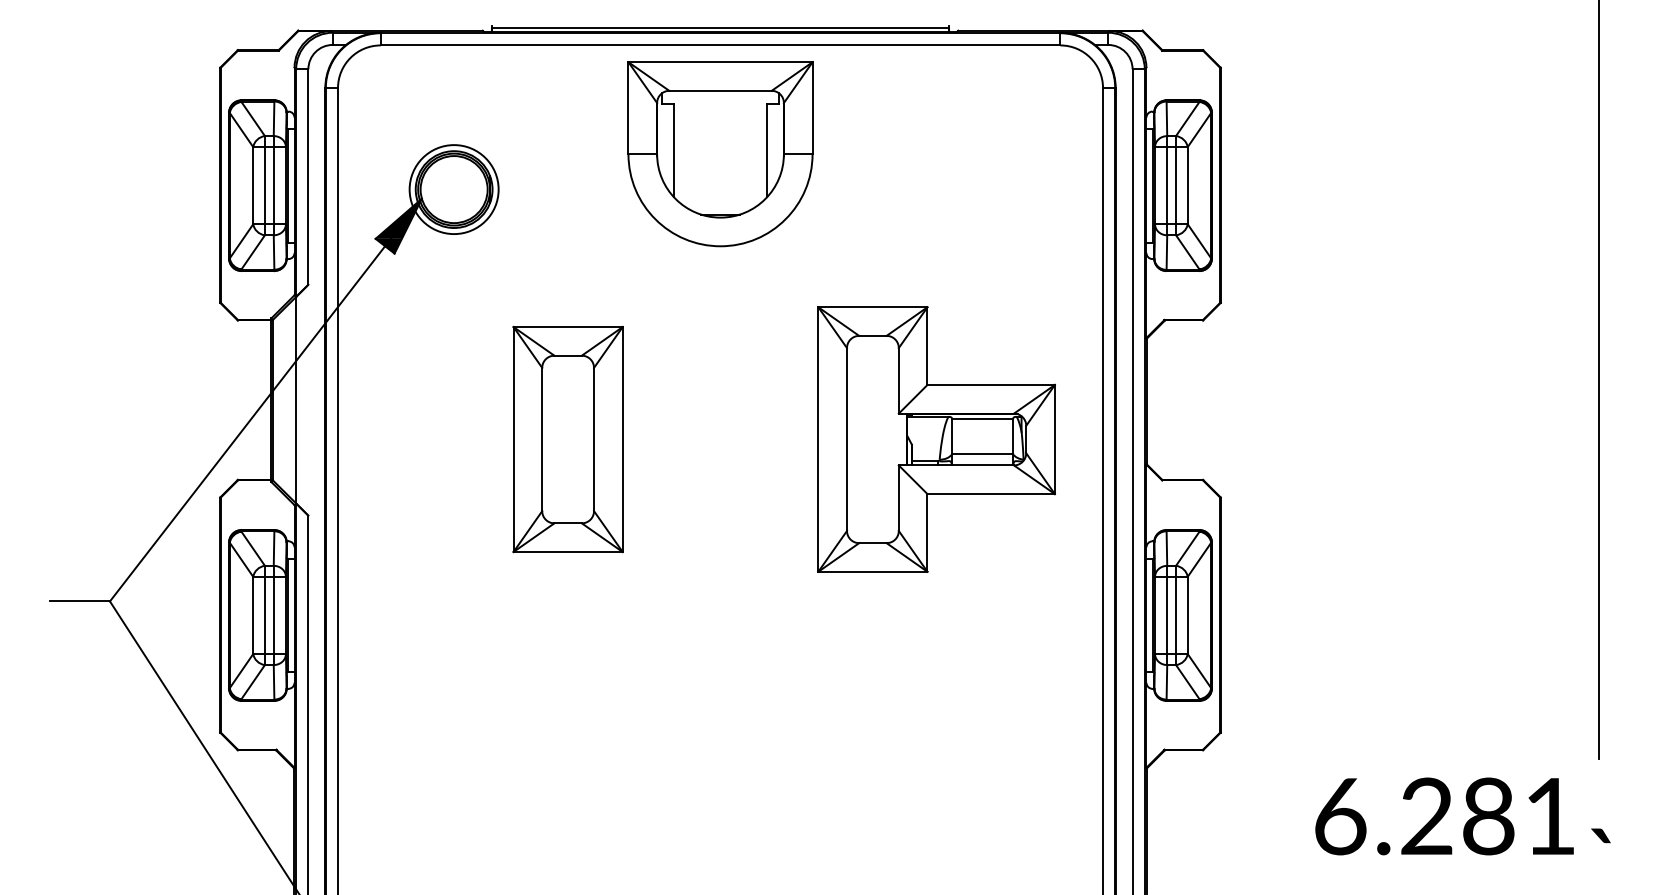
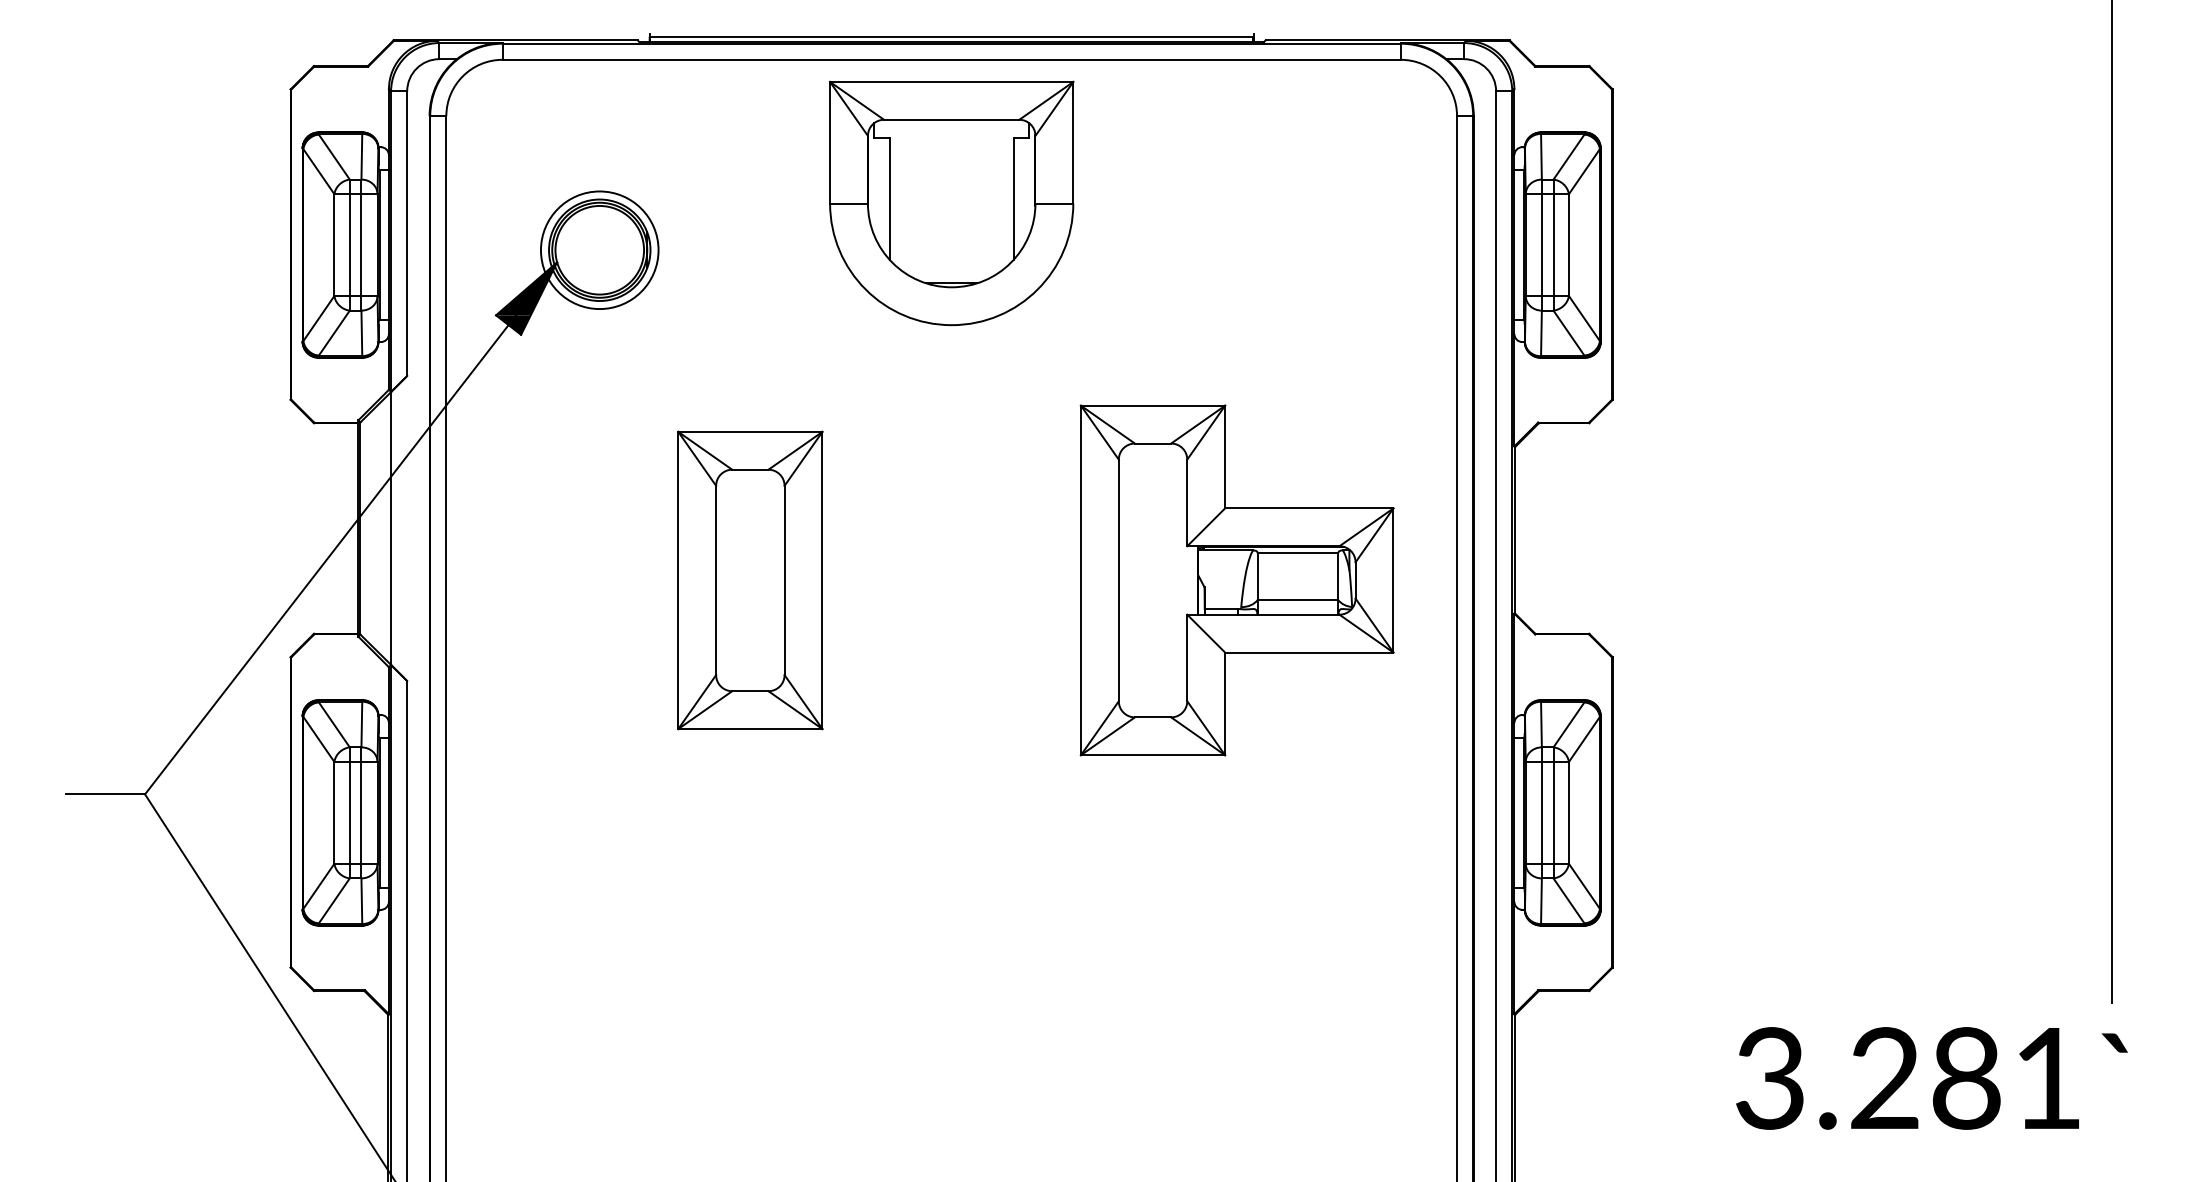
text: (1340, 816) -> (1770, 1078), 6.281 -> 3.281
text: (1600, 835) -> (2114, 1042), moved

